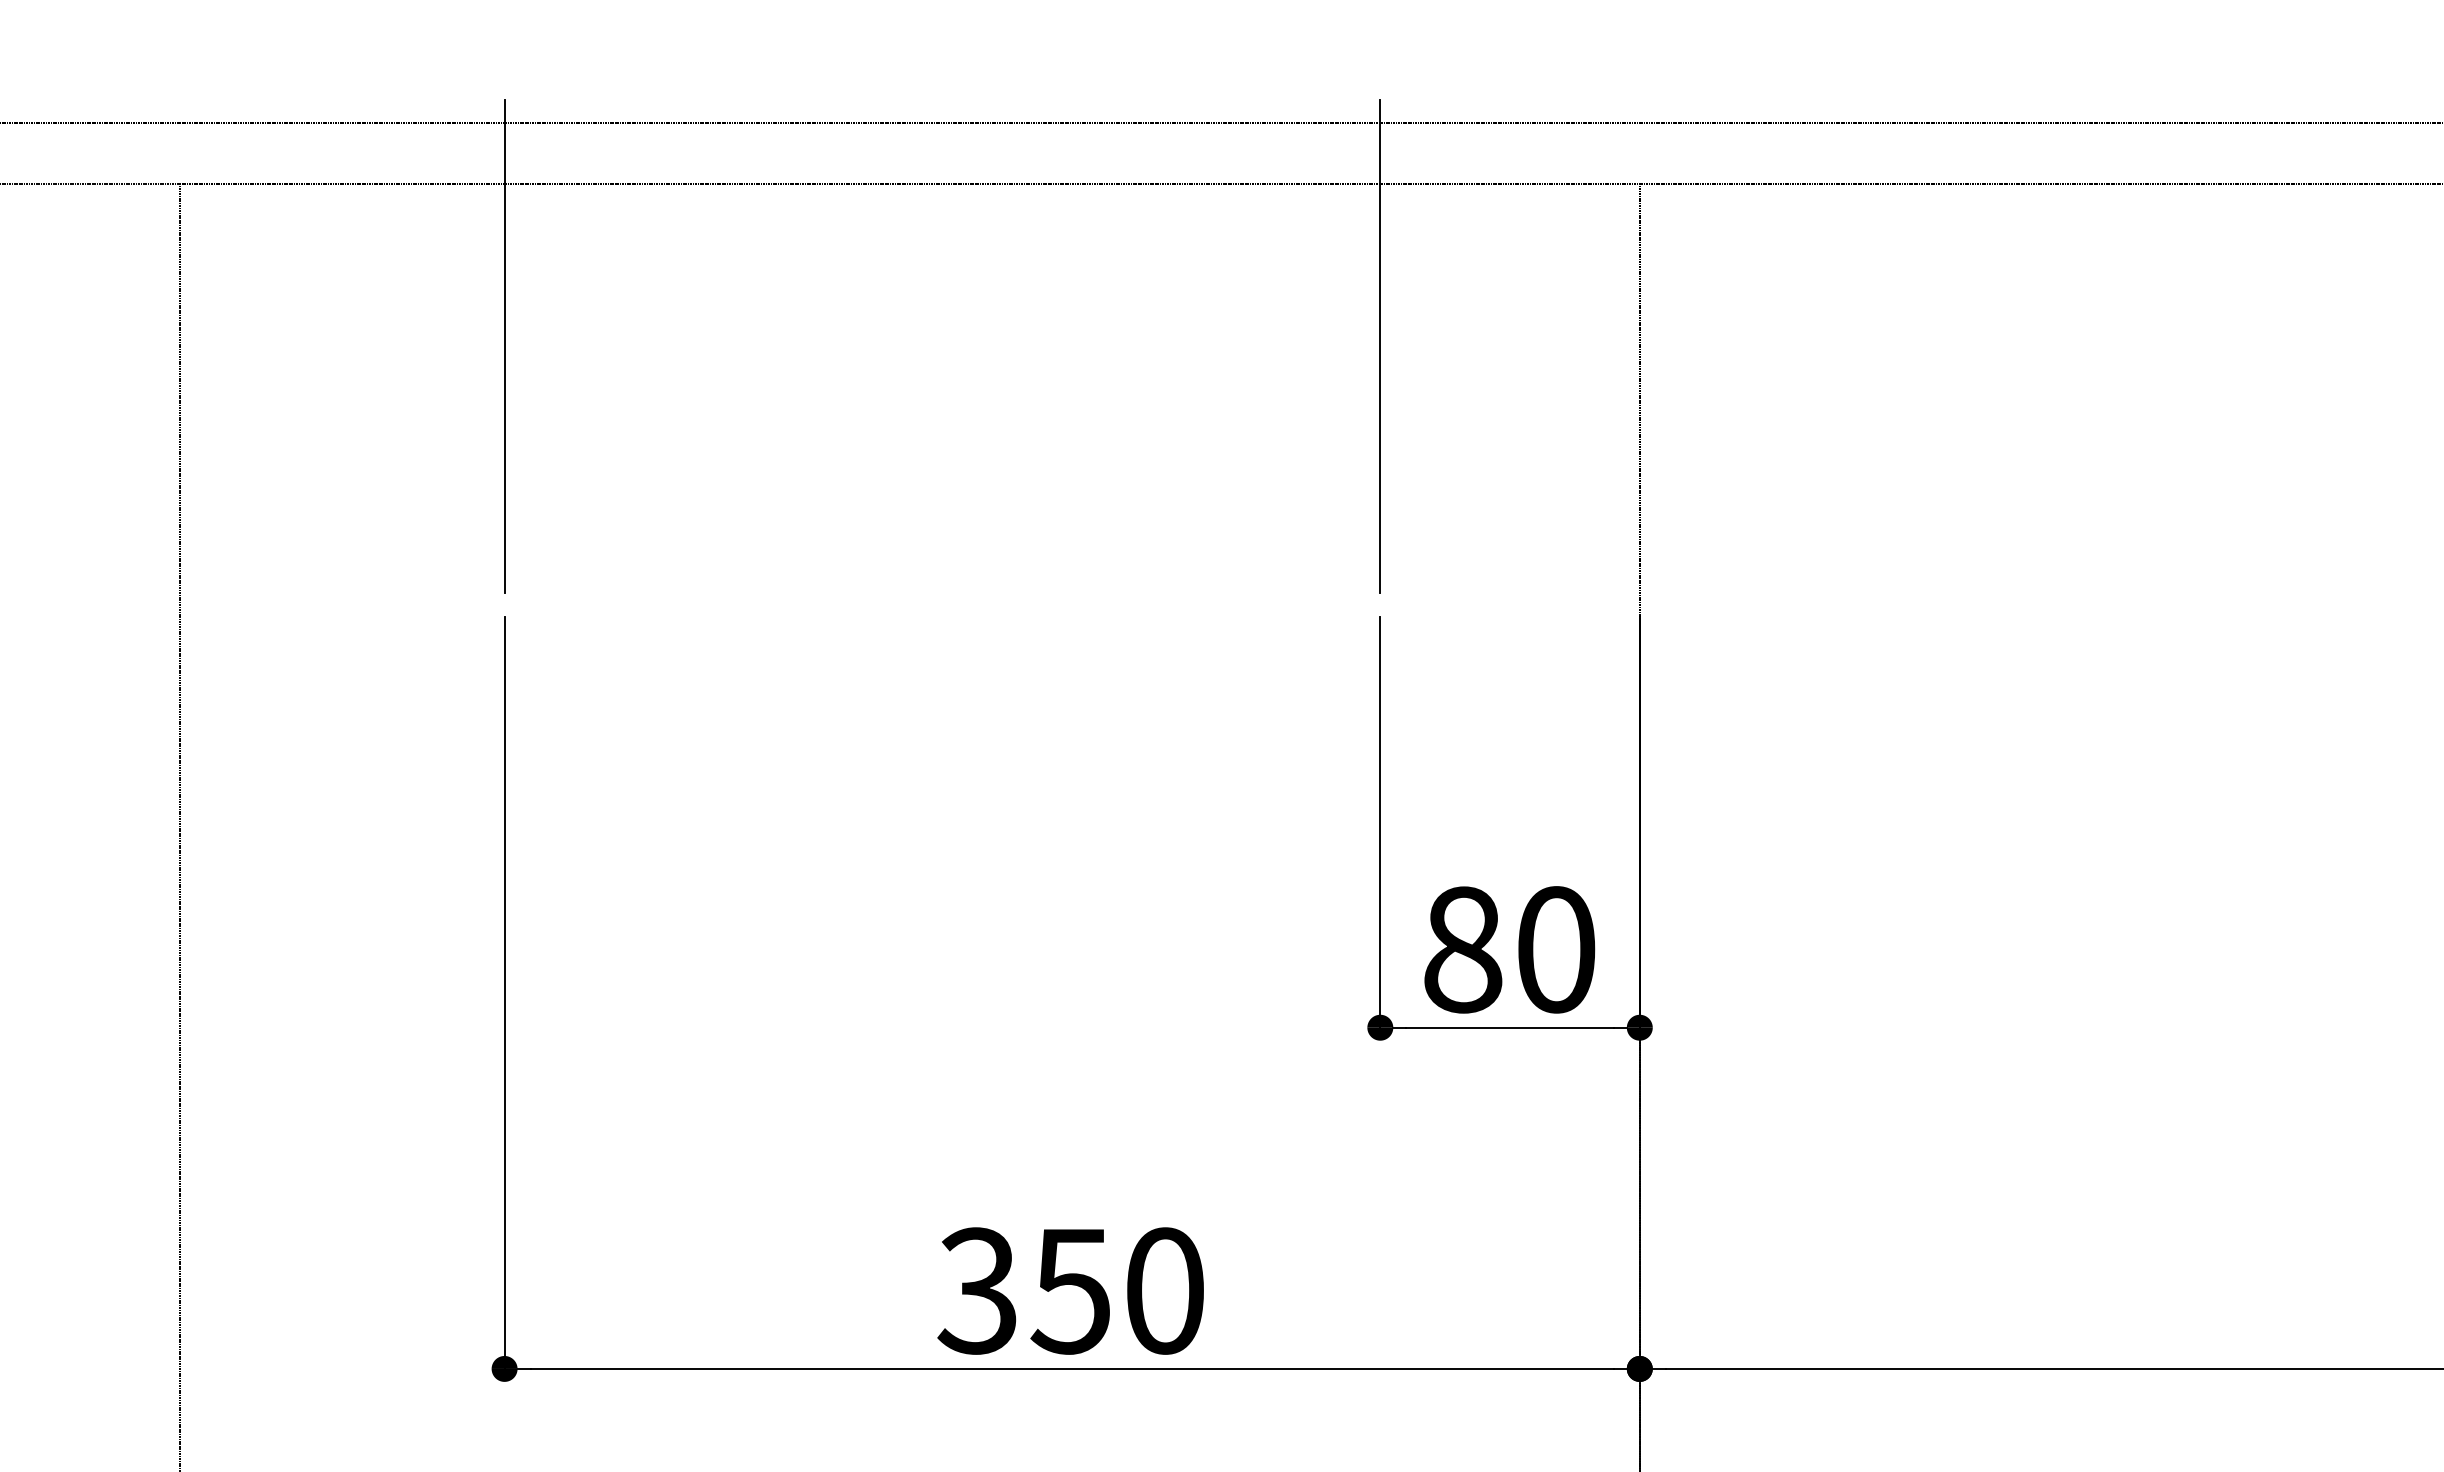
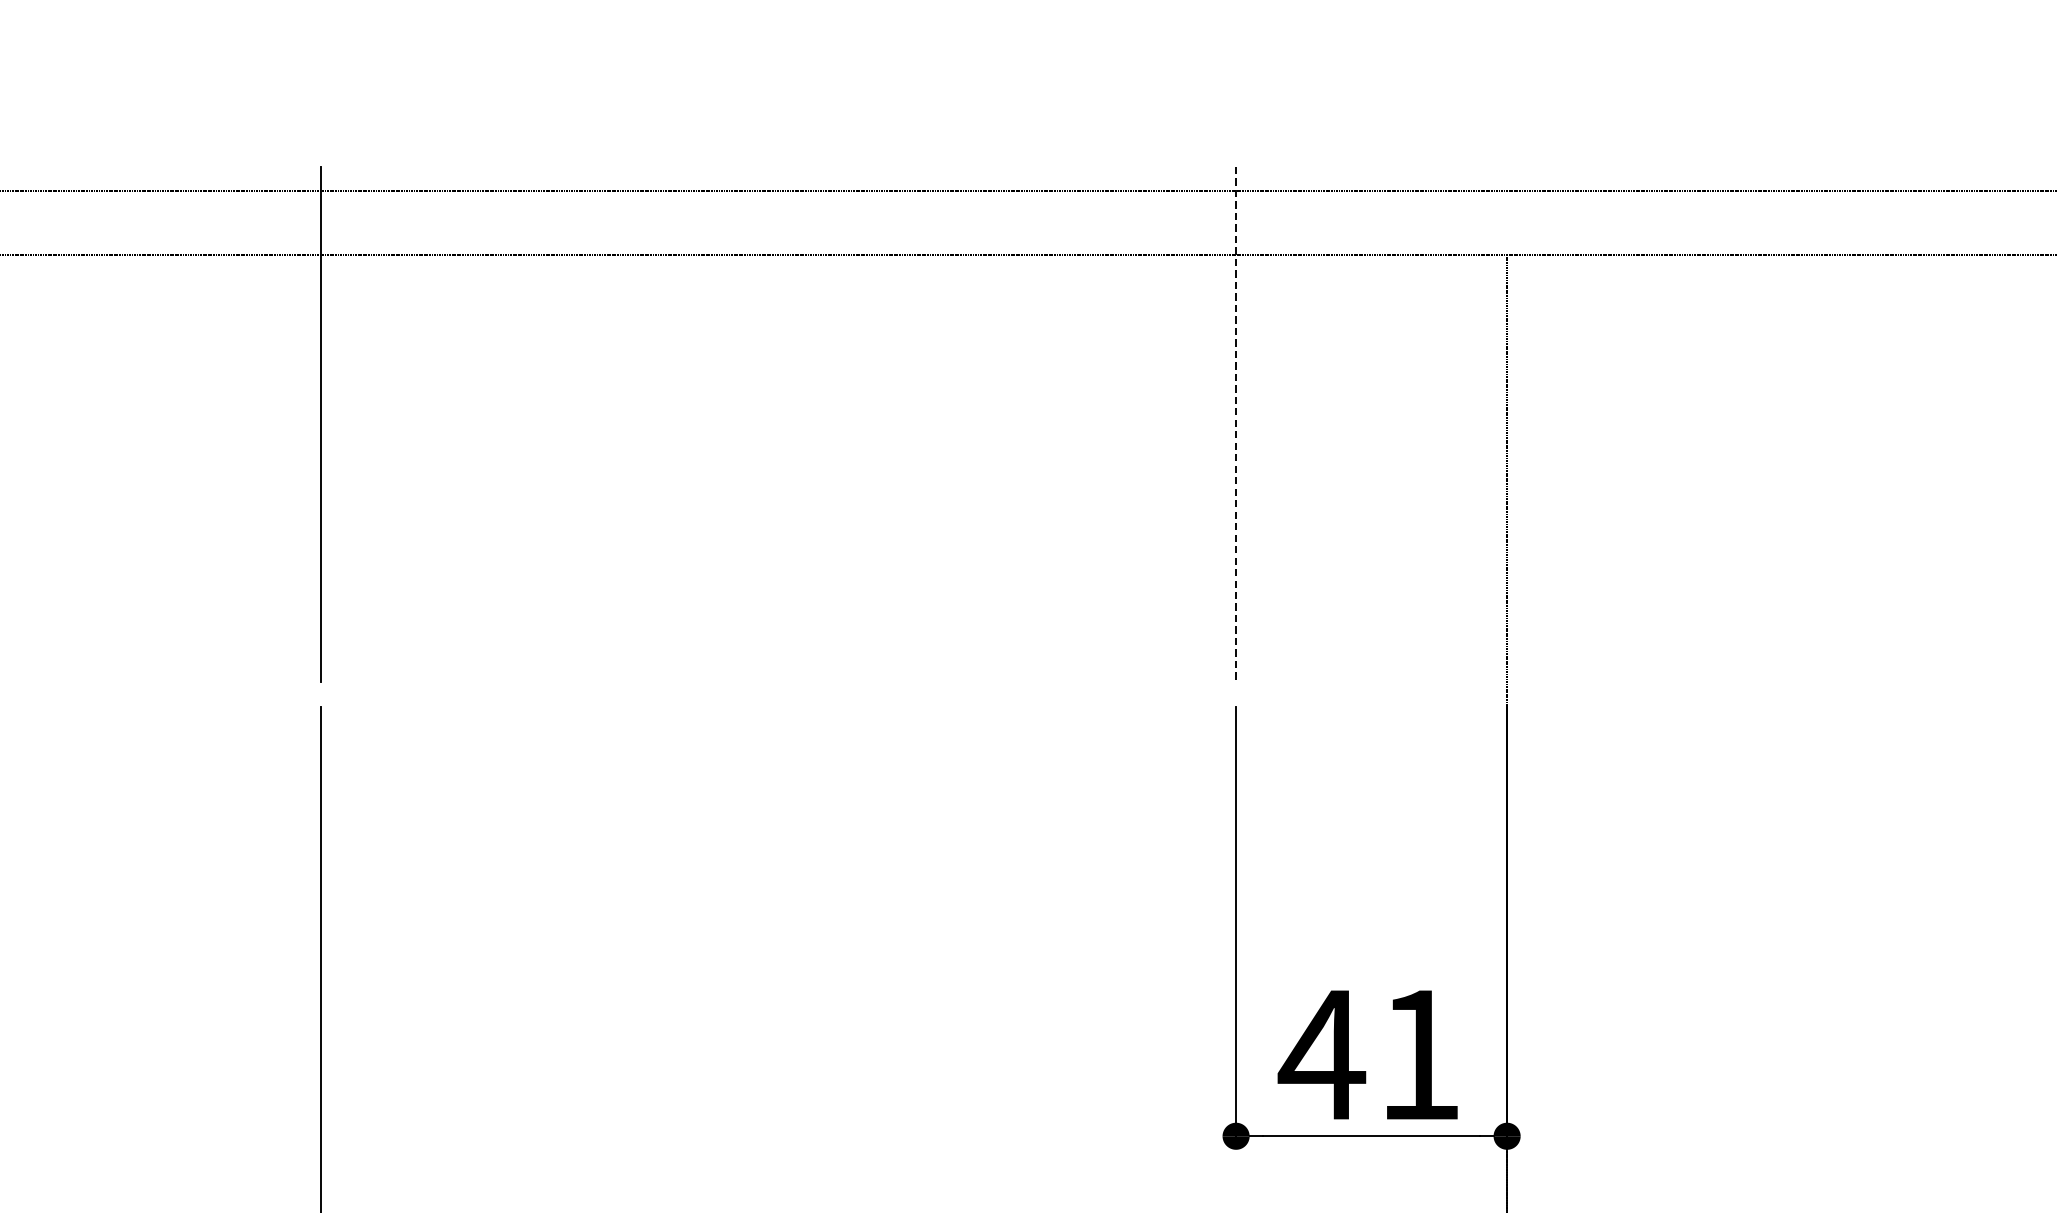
line: (1380, 346) -> (1236, 424), solid -> dashed
text: (1507, 949) -> (1368, 1054), 80 -> 41

